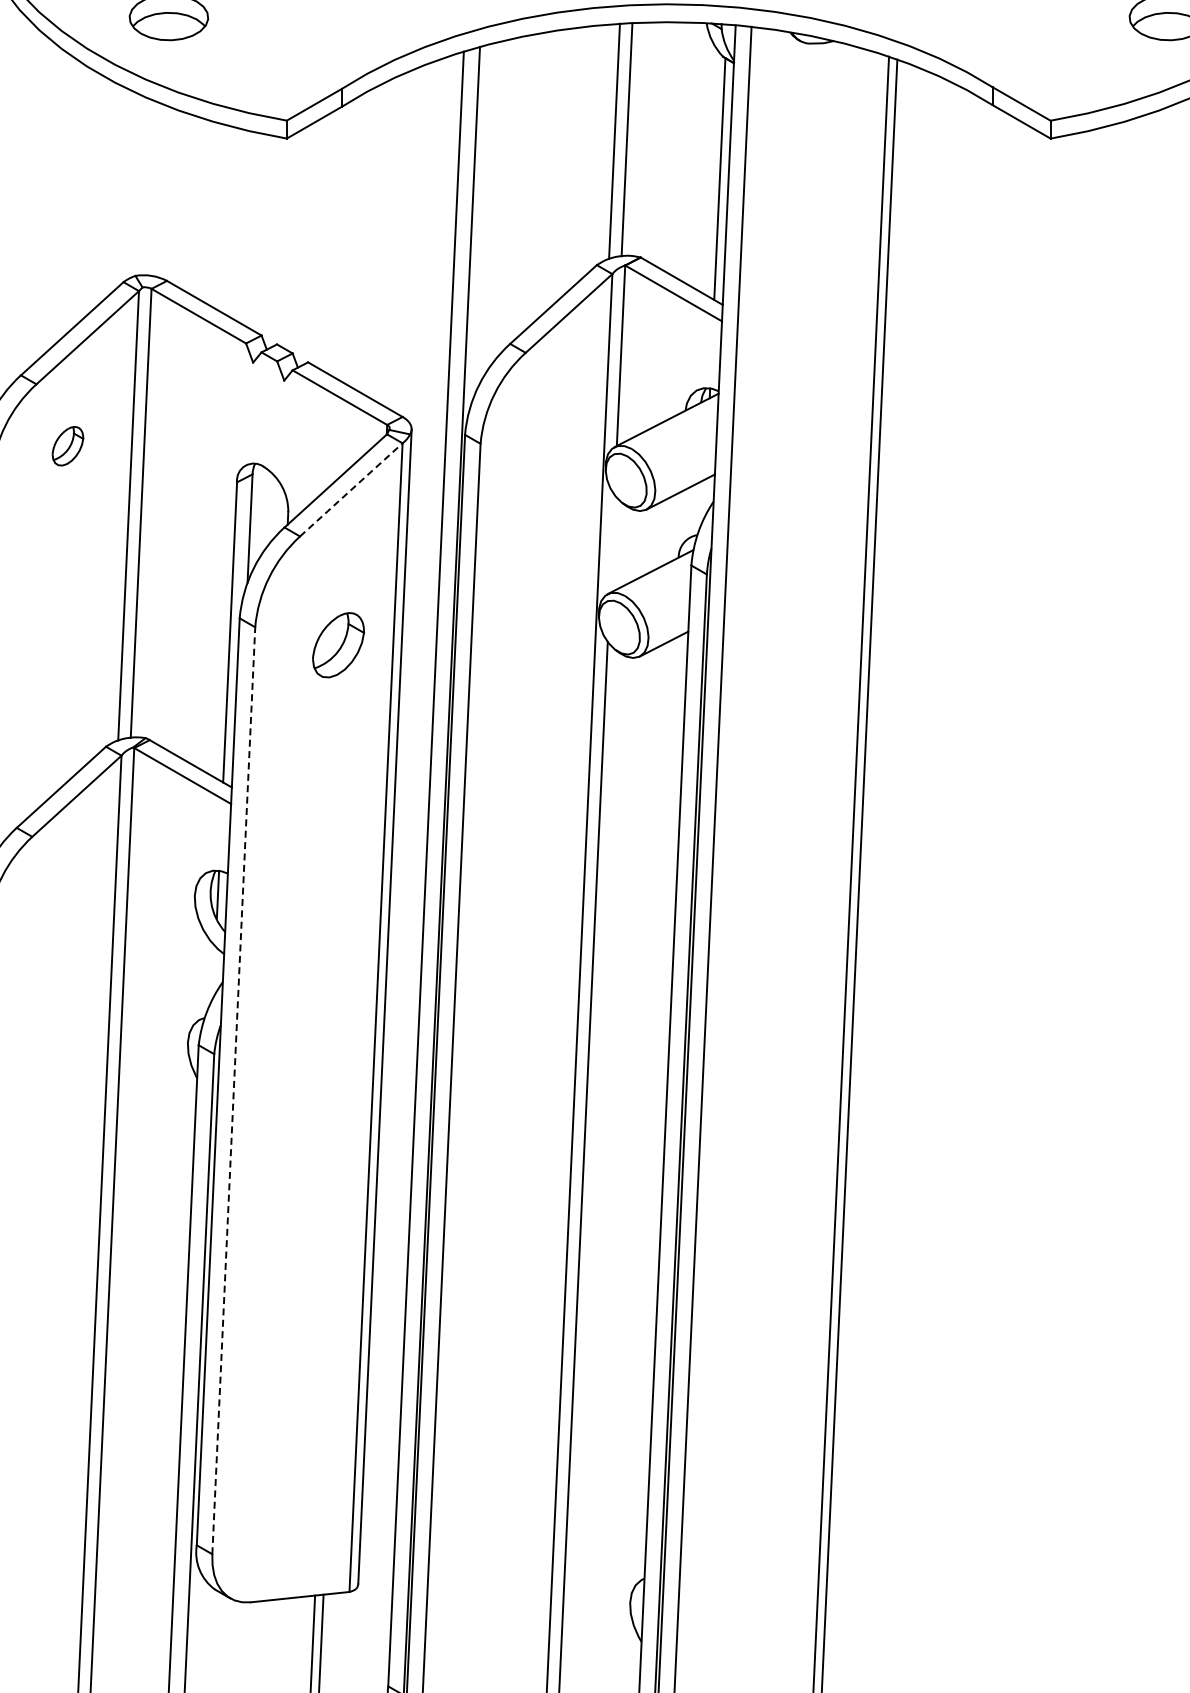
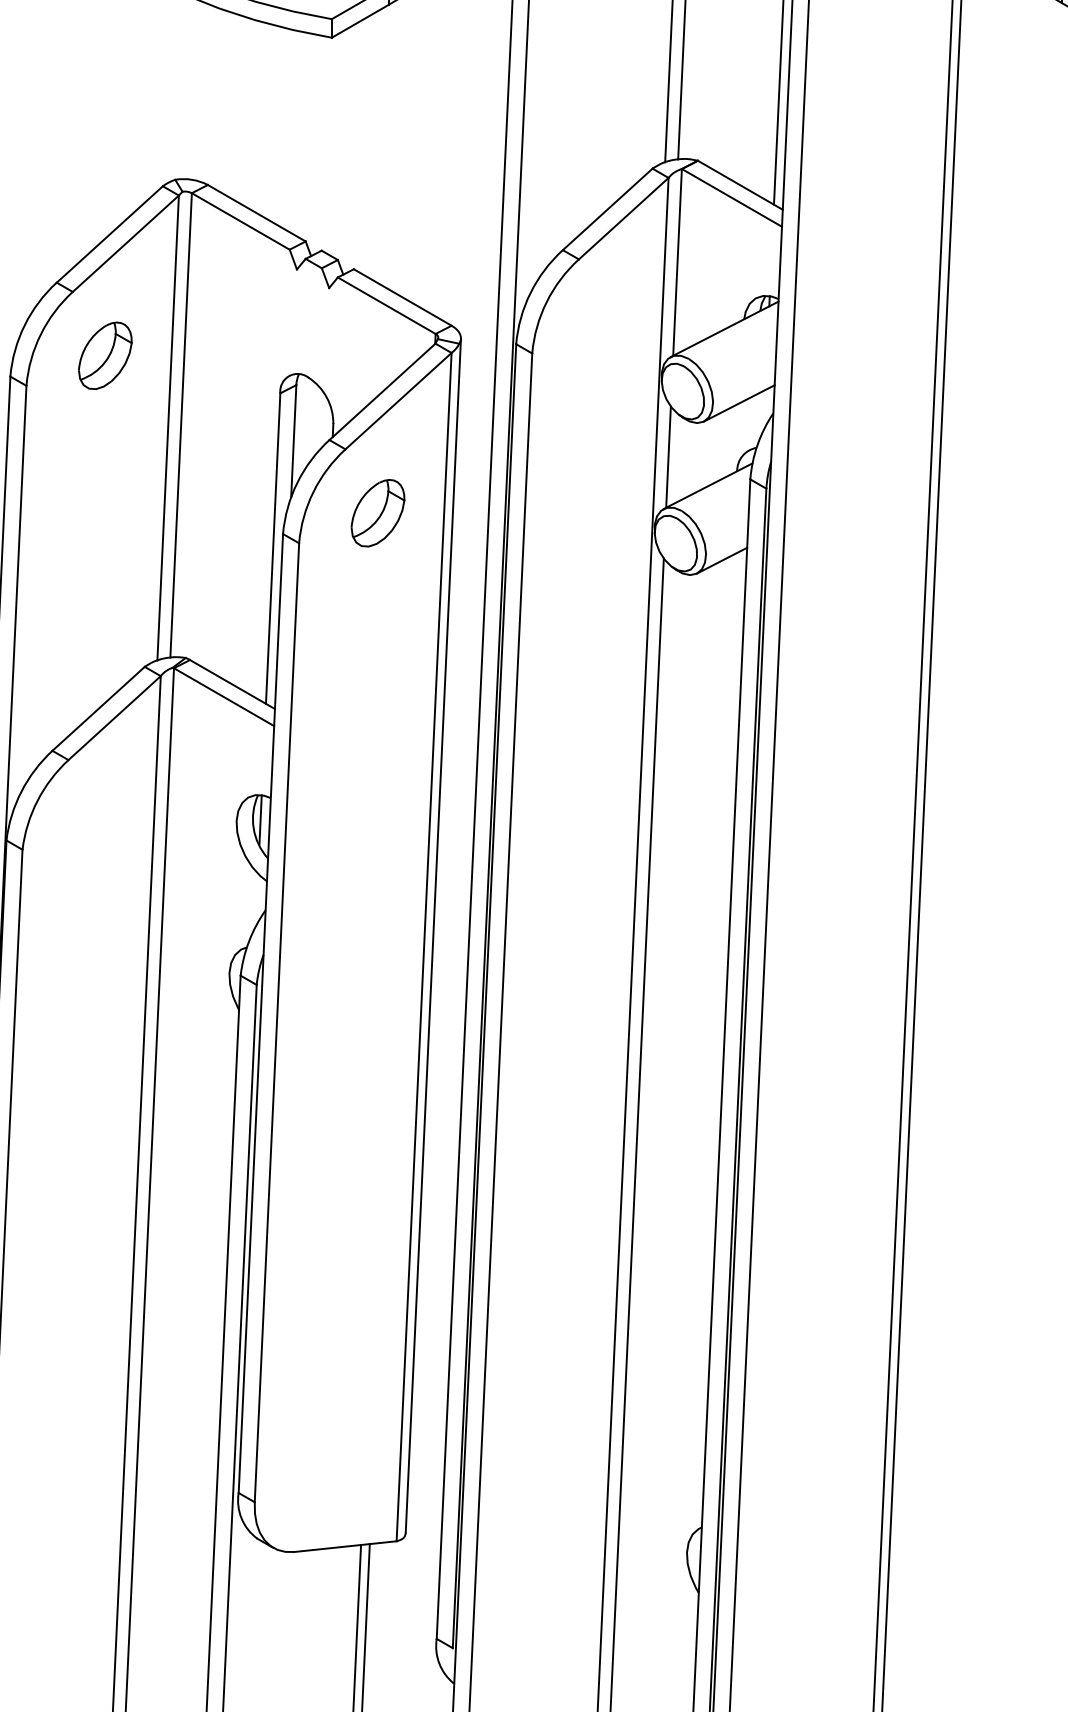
part: (67, 446) -> (104, 356), size x1.67
line: (351, 489) -> (398, 400), dashed -> solid
line: (612, 543) -> (668, 456), added
part: (338, 645) -> (378, 513), moved
line: (233, 1090) -> (276, 1022), dashed -> solid

